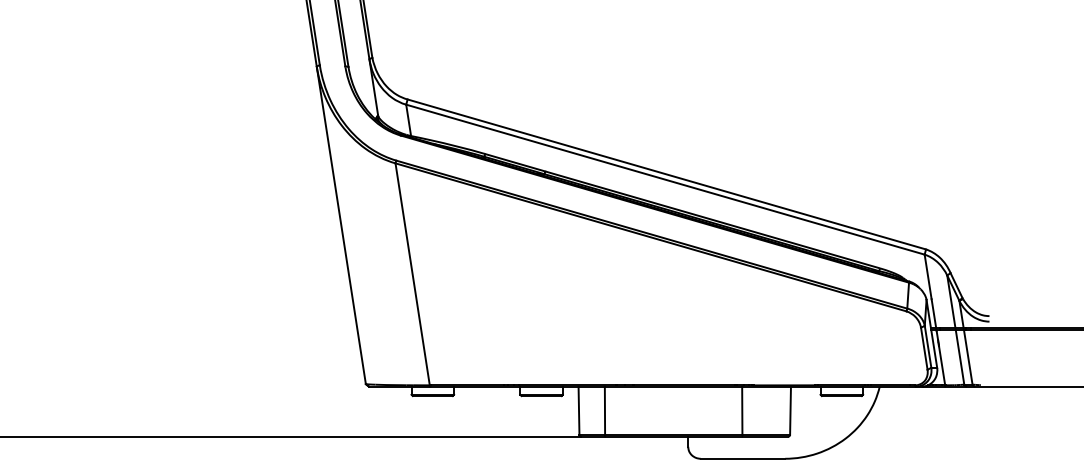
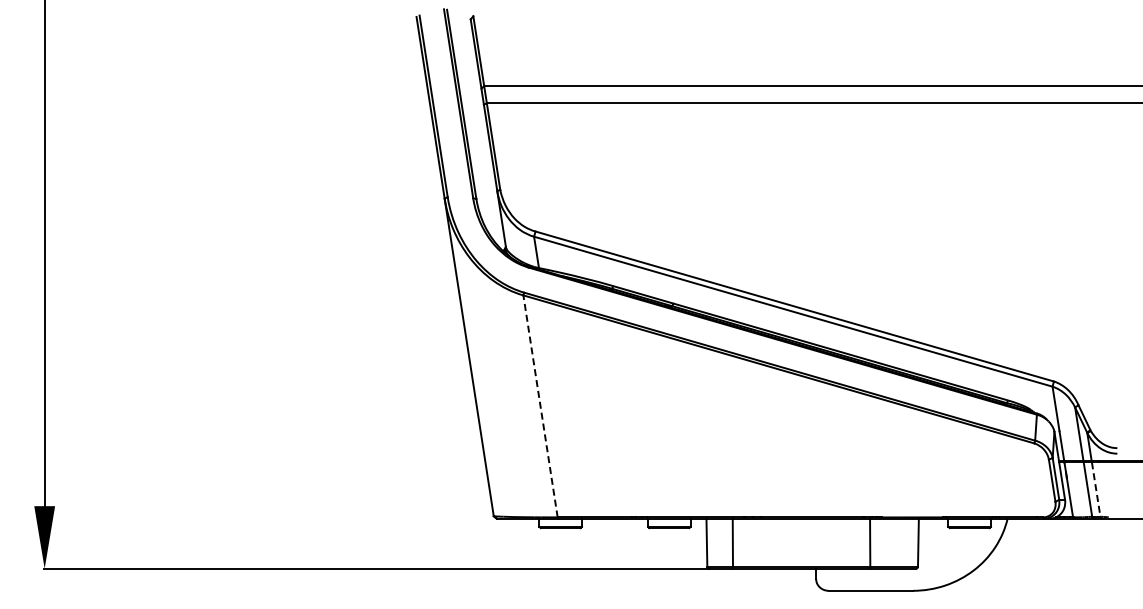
line: (412, 273) -> (540, 405), solid -> dashed
line: (968, 358) -> (1096, 490), solid -> dashed

